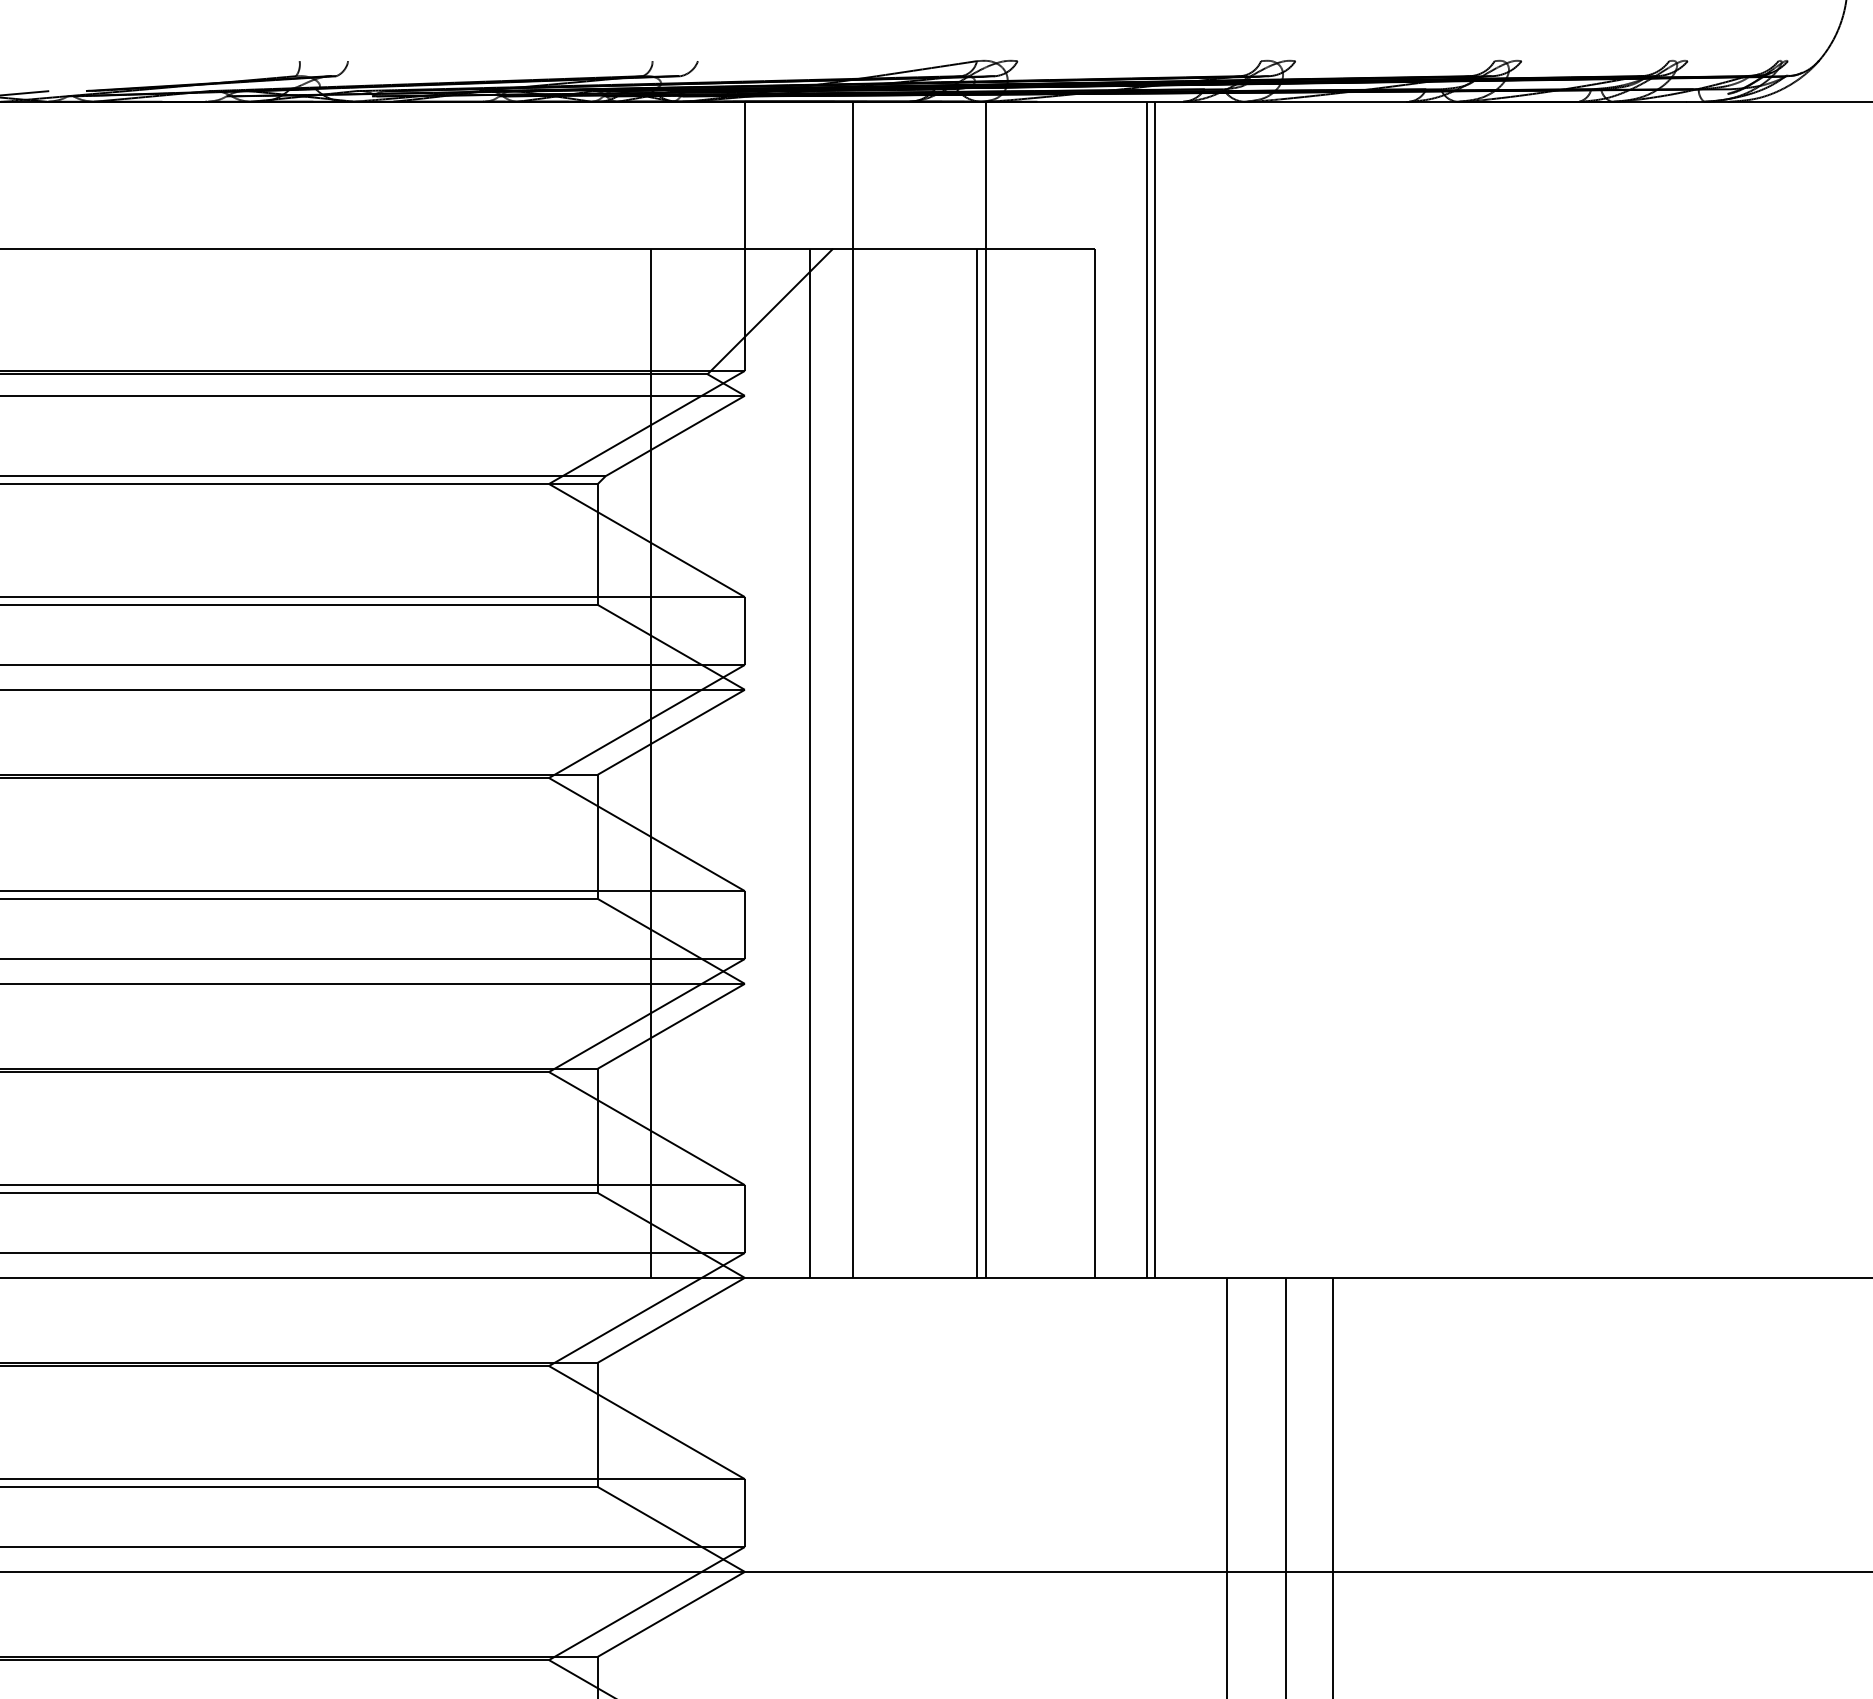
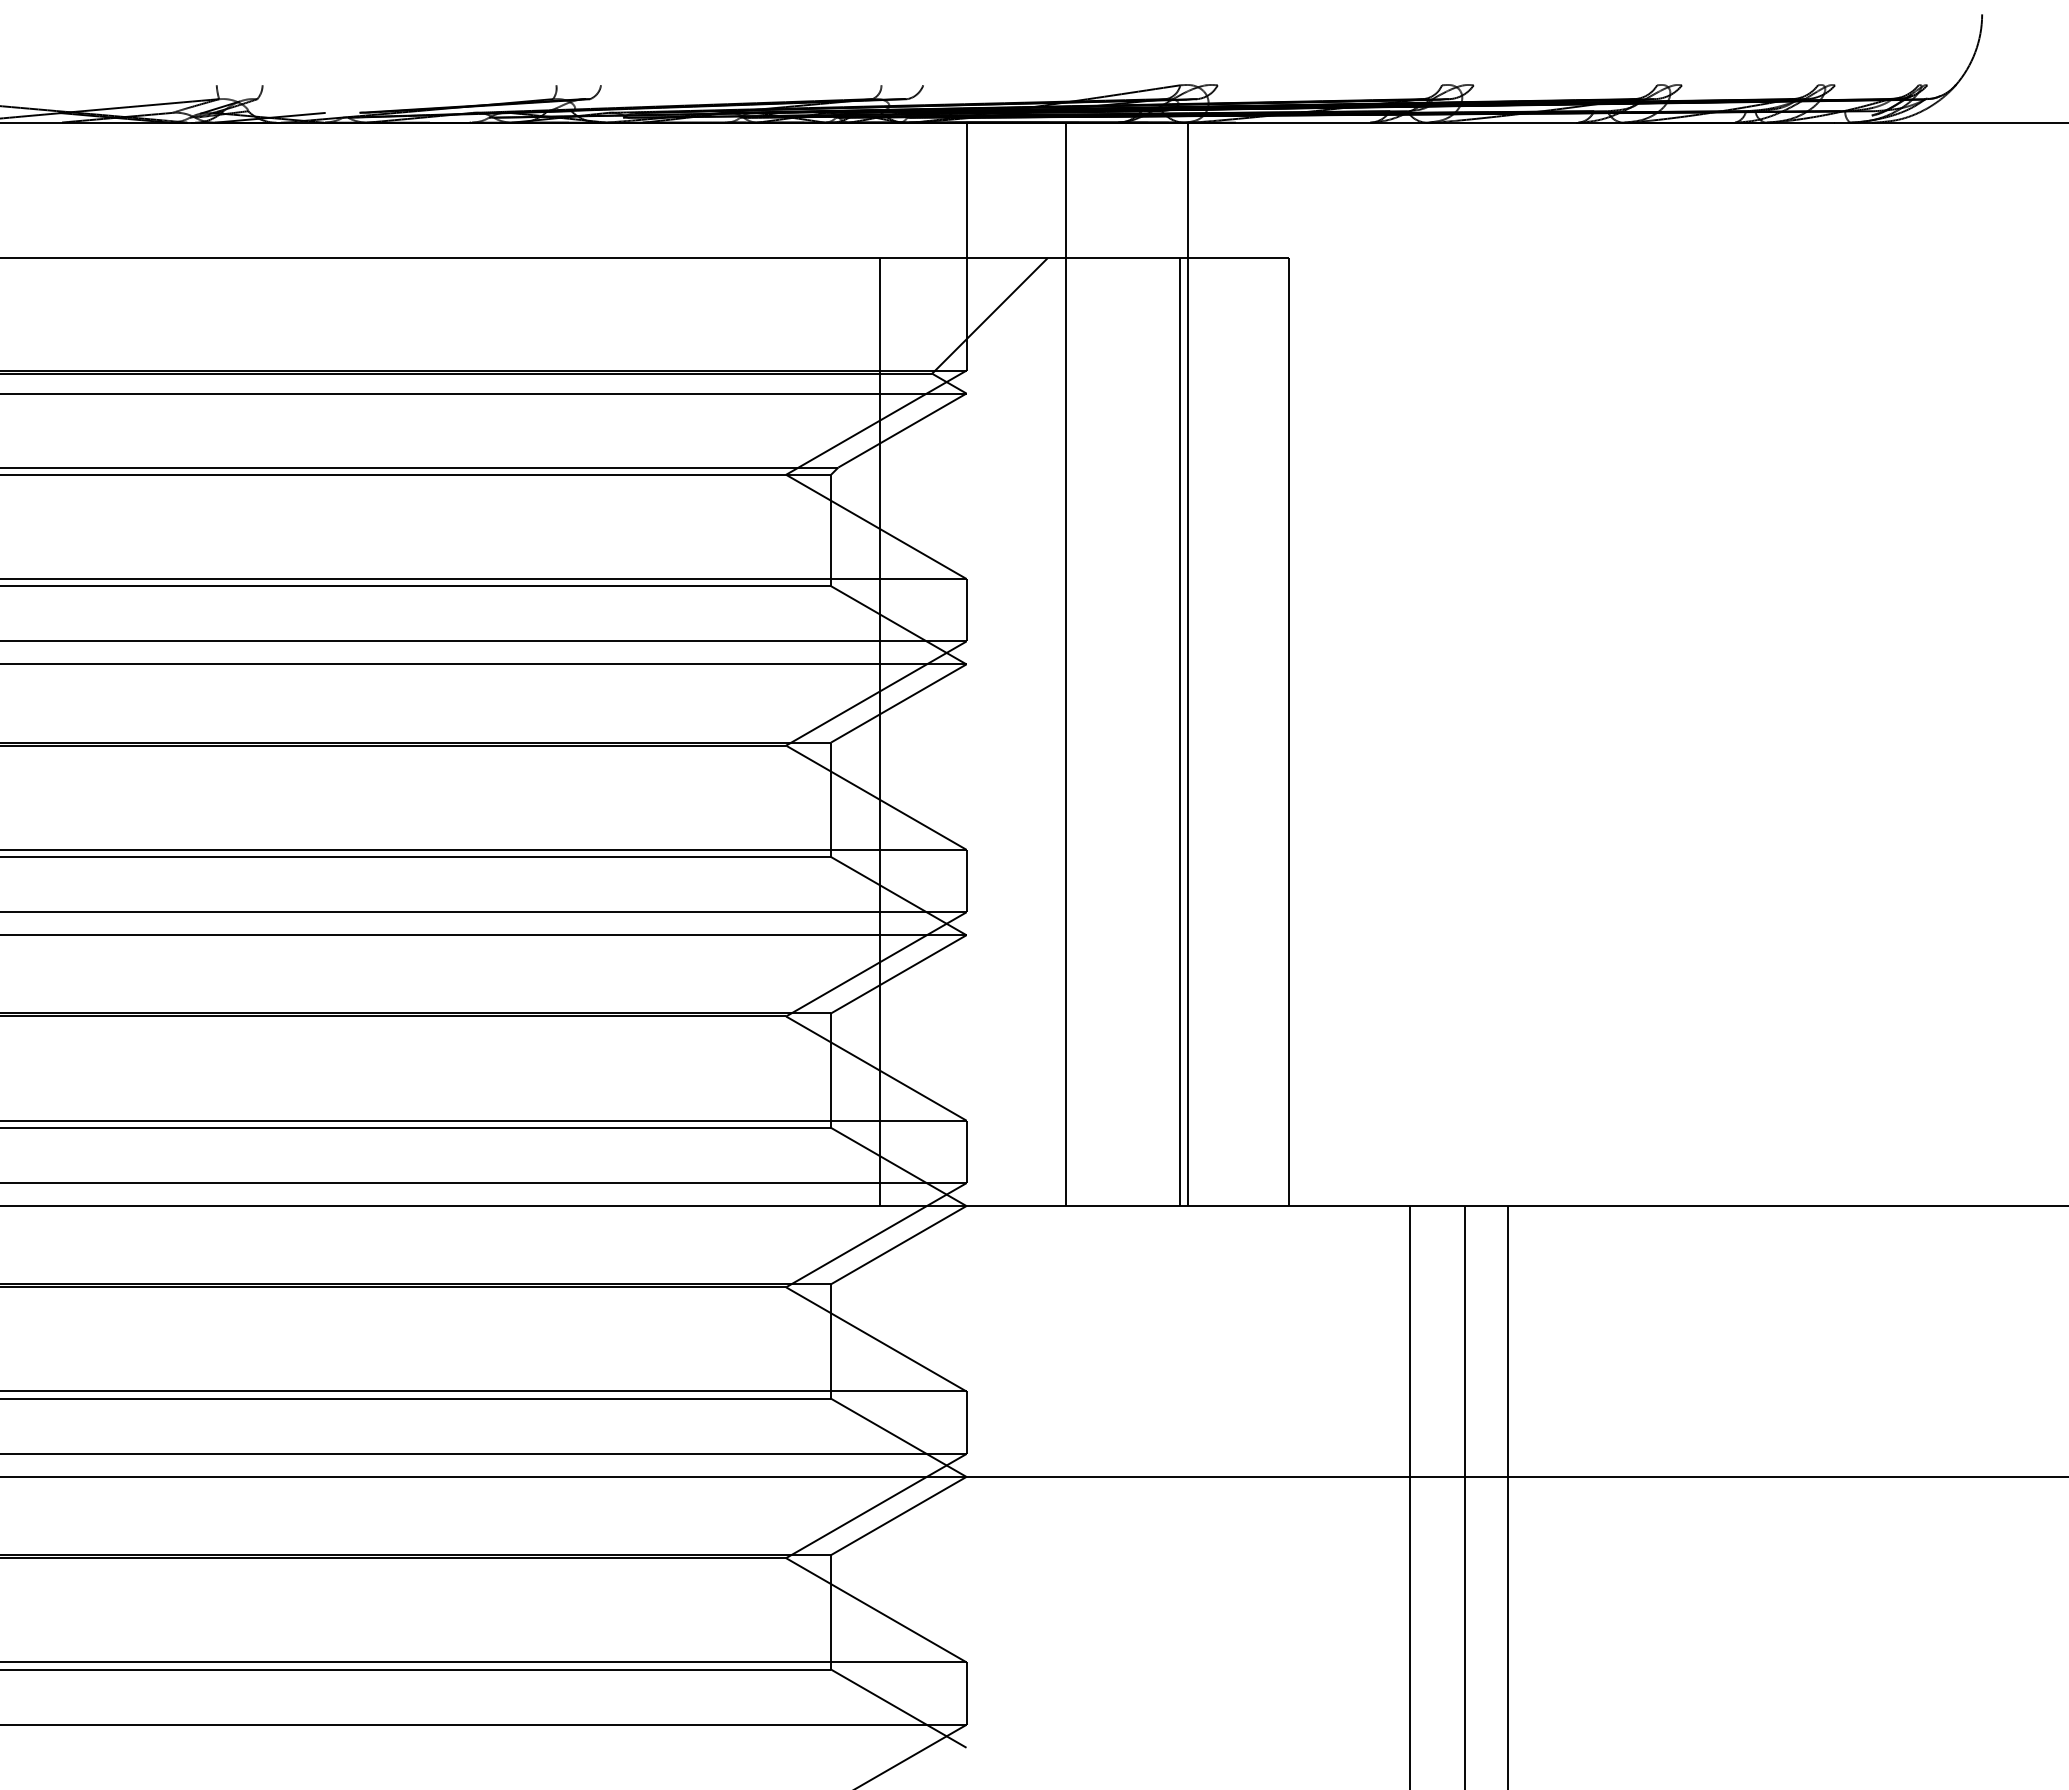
line: (1147, 689) -> (1337, 664), removed
line: (1155, 689) -> (1344, 664), removed
line: (810, 763) -> (1026, 732), removed

